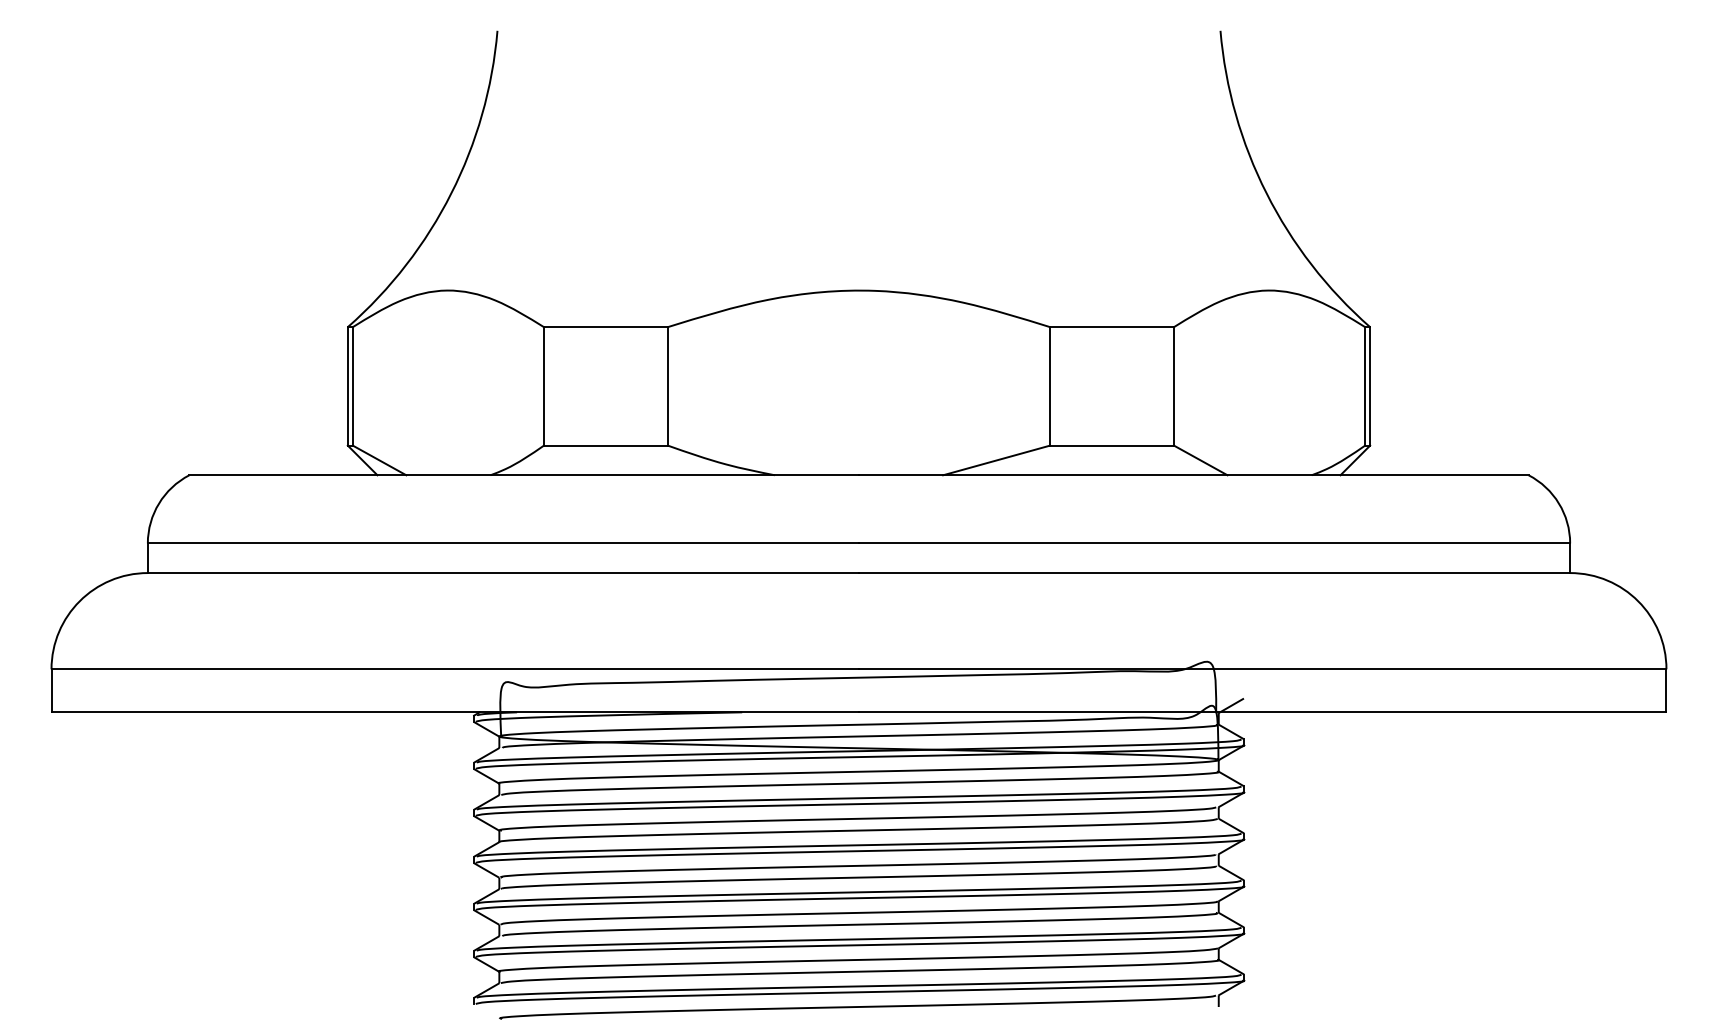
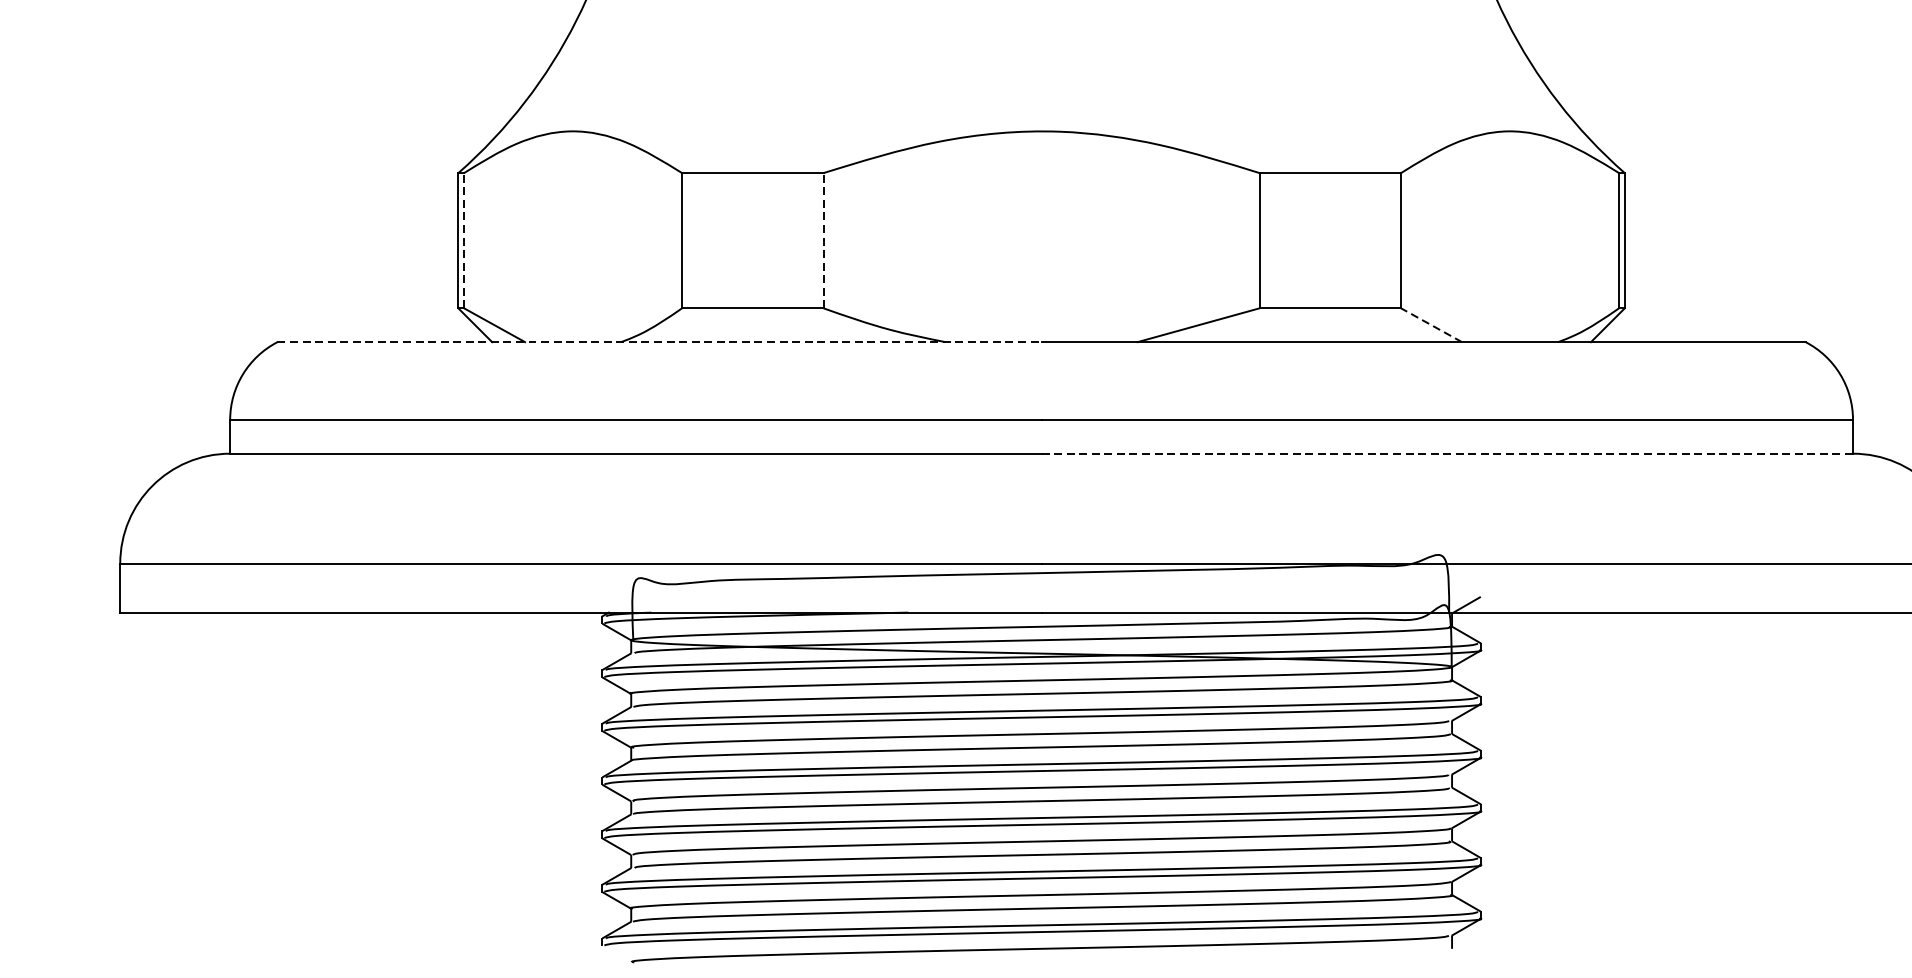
line: (352, 385) -> (463, 239), solid -> dashed
line: (667, 385) -> (823, 239), solid -> dashed
line: (1200, 460) -> (1431, 325), solid -> dashed
line: (524, 475) -> (659, 342), solid -> dashed
line: (1214, 573) -> (1447, 454), solid -> dashed

